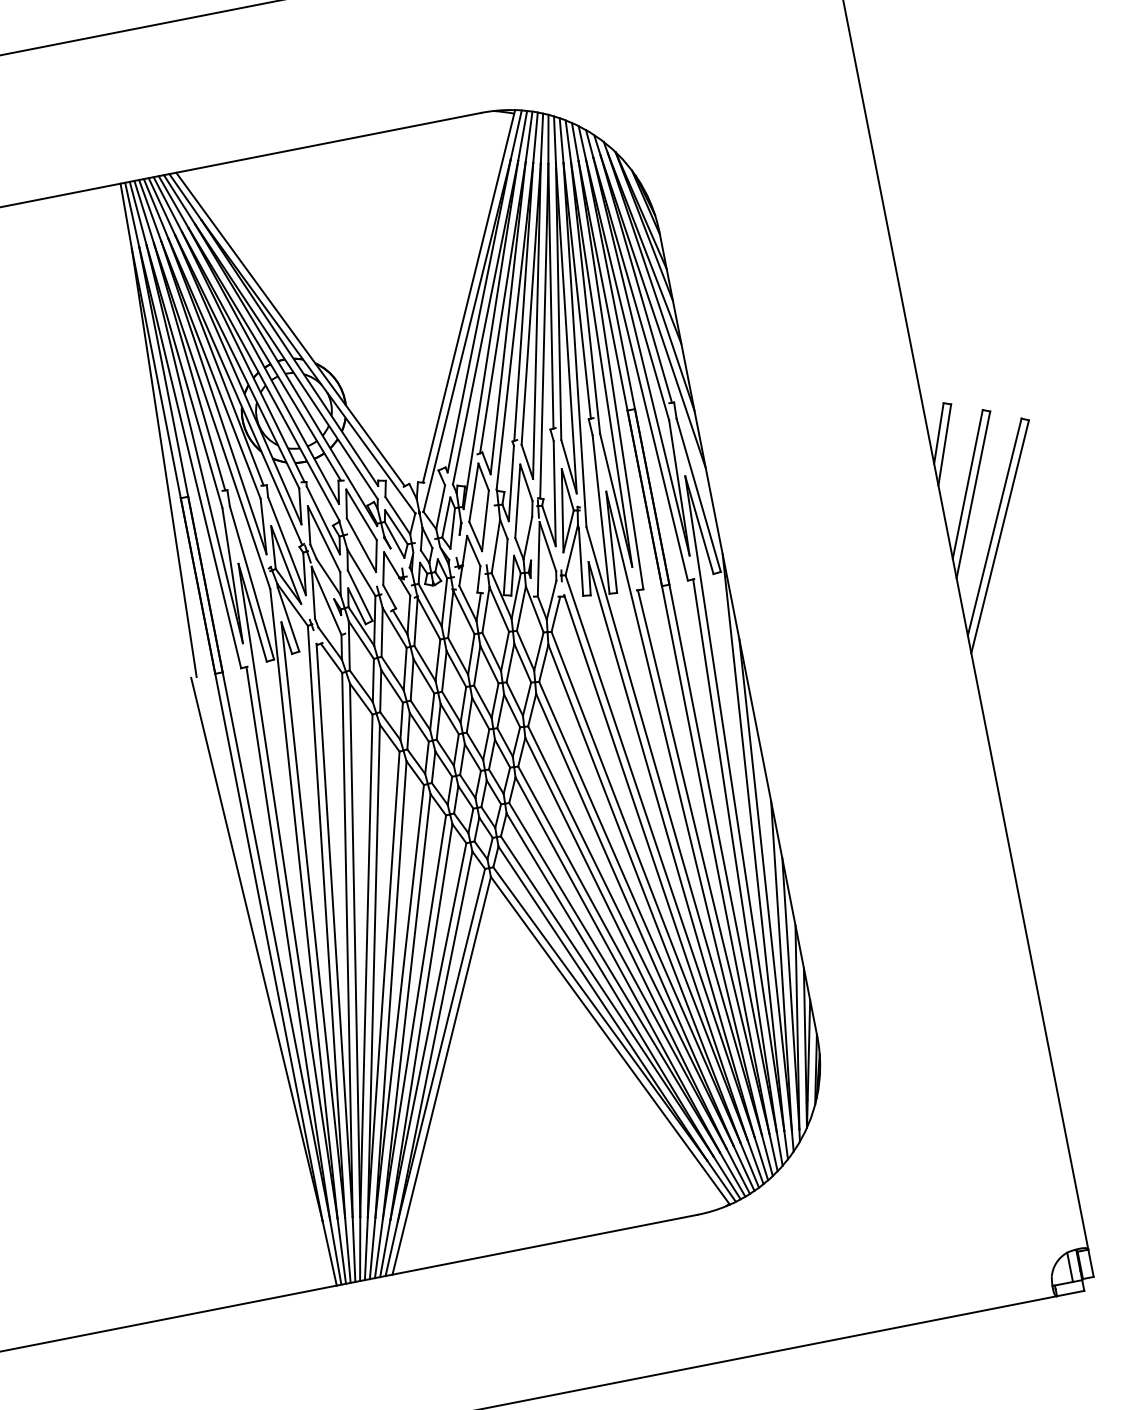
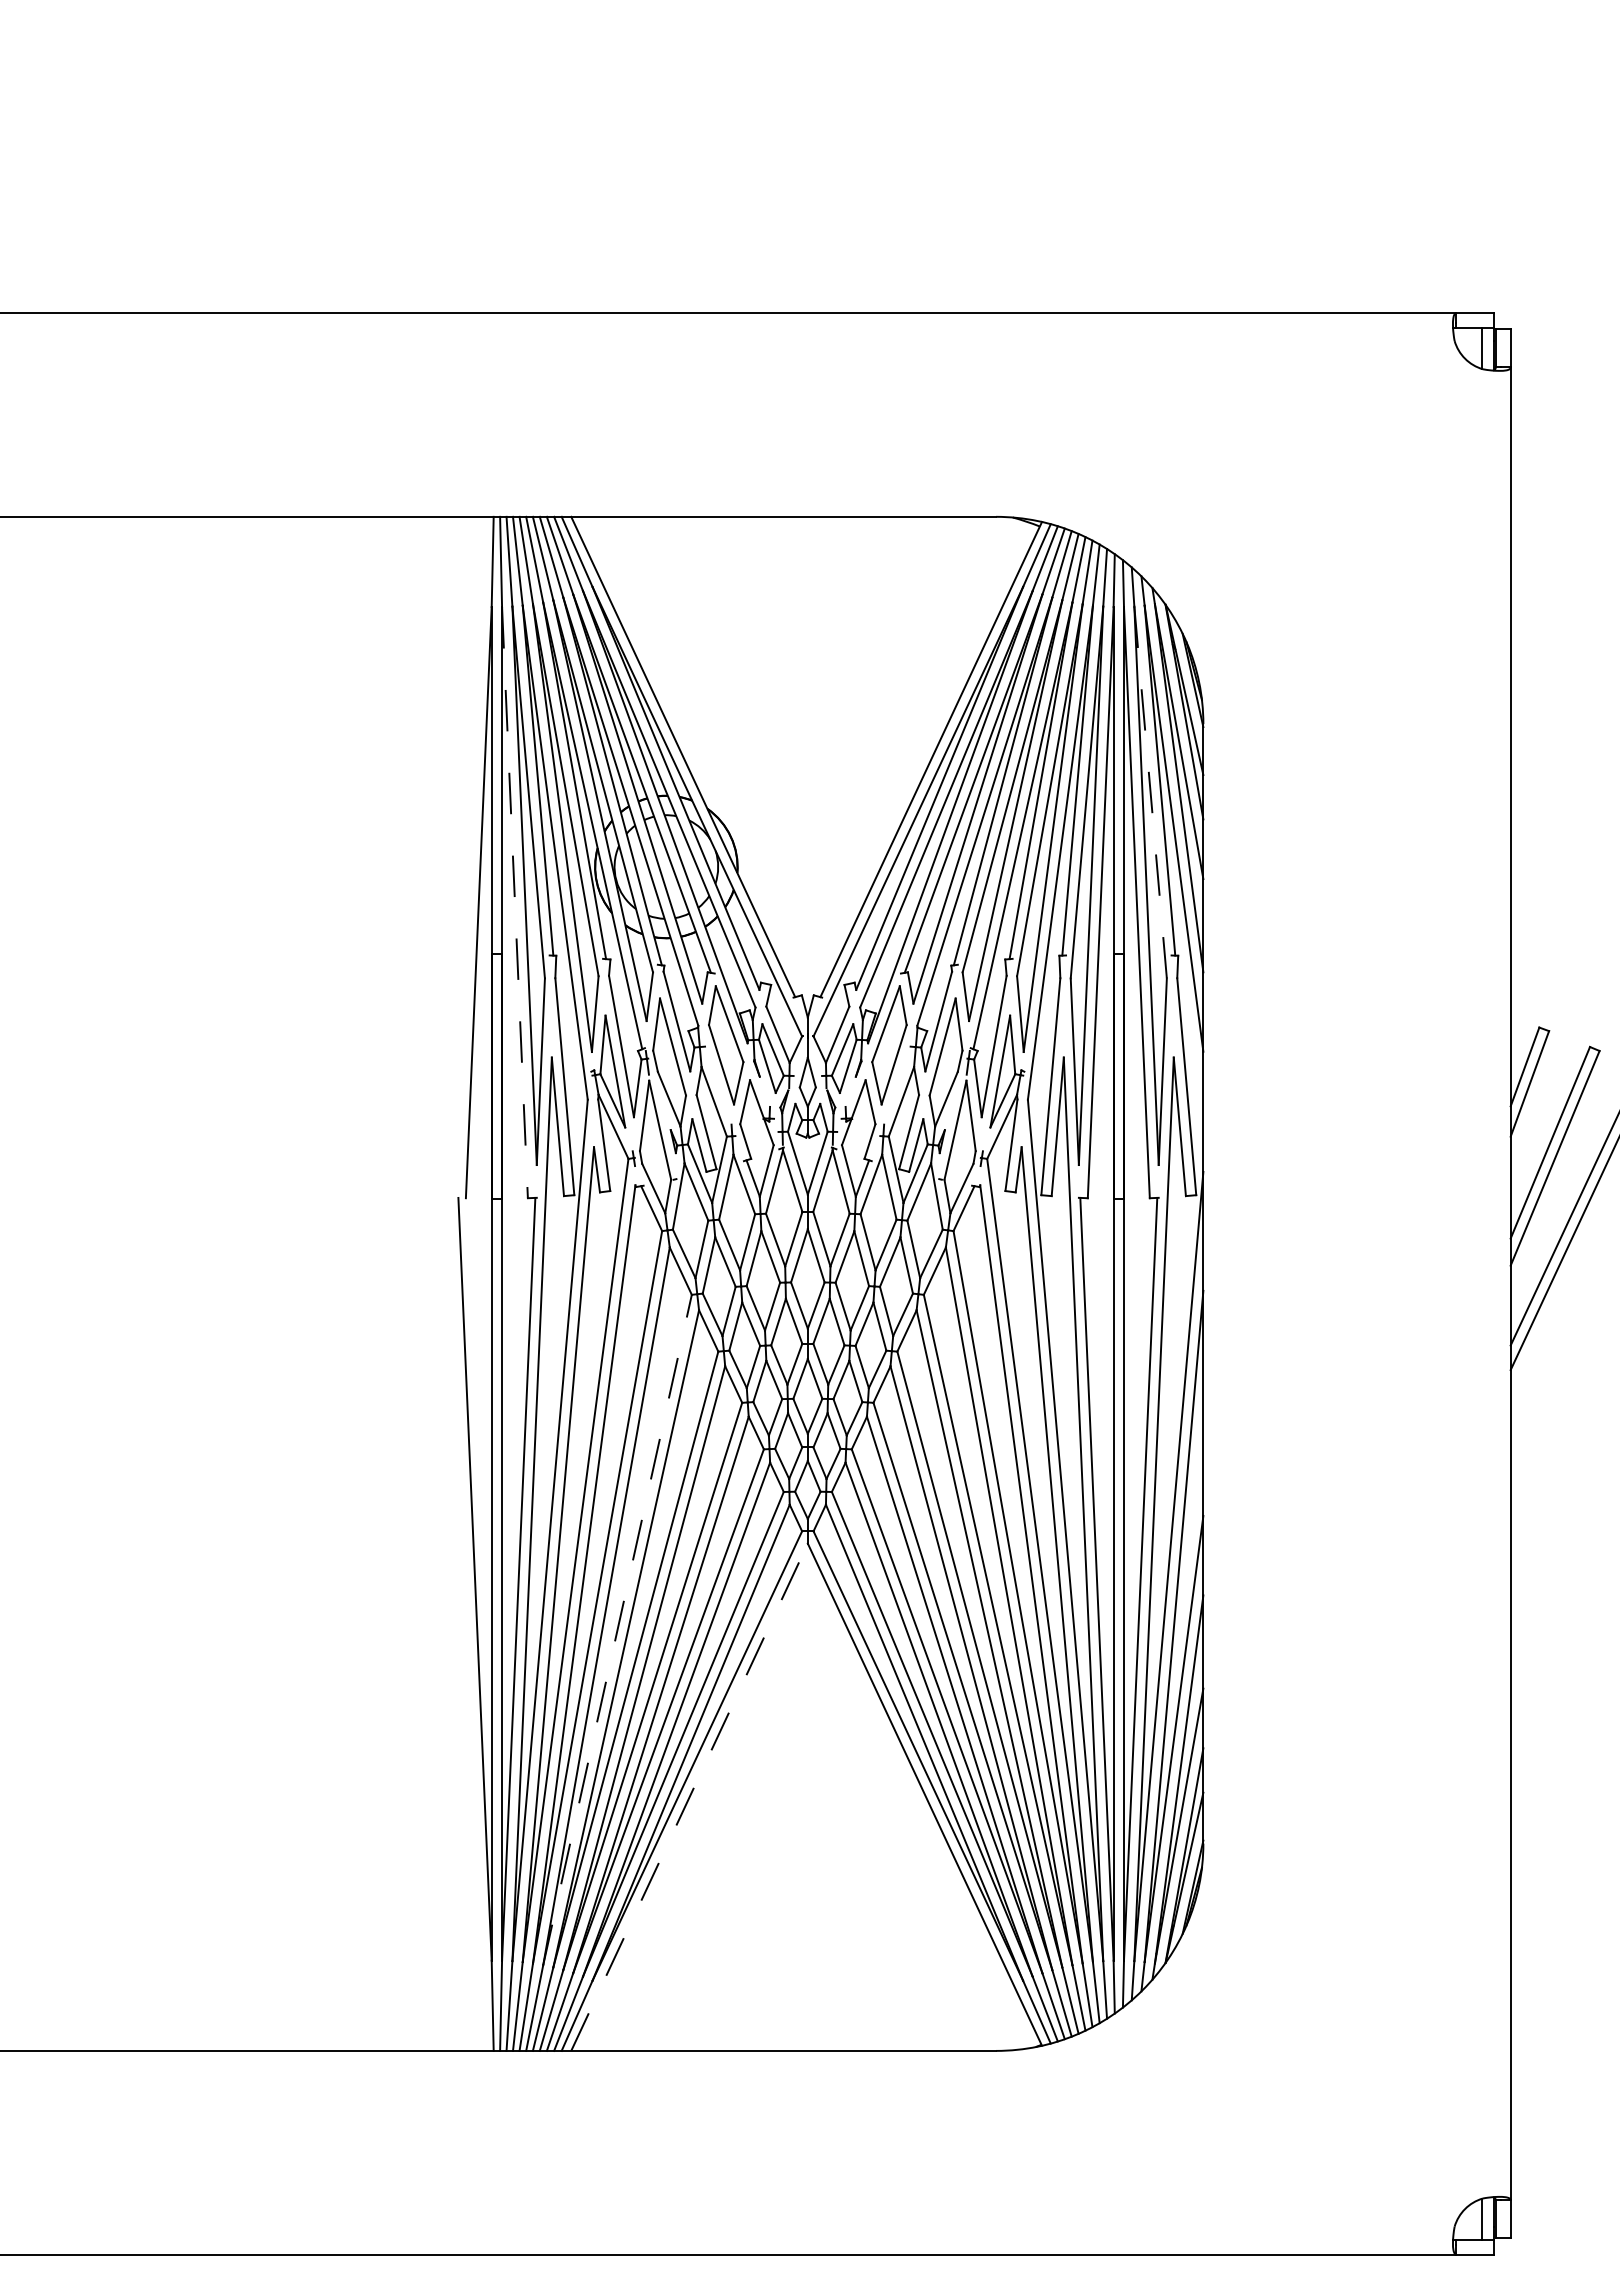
line: (631, 289) -> (1150, 792), solid -> dashed
line: (189, 457) -> (514, 902), solid -> dashed
line: (366, 965) -> (617, 1629), solid -> dashed
line: (441, 1075) -> (689, 1797), solid -> dashed

